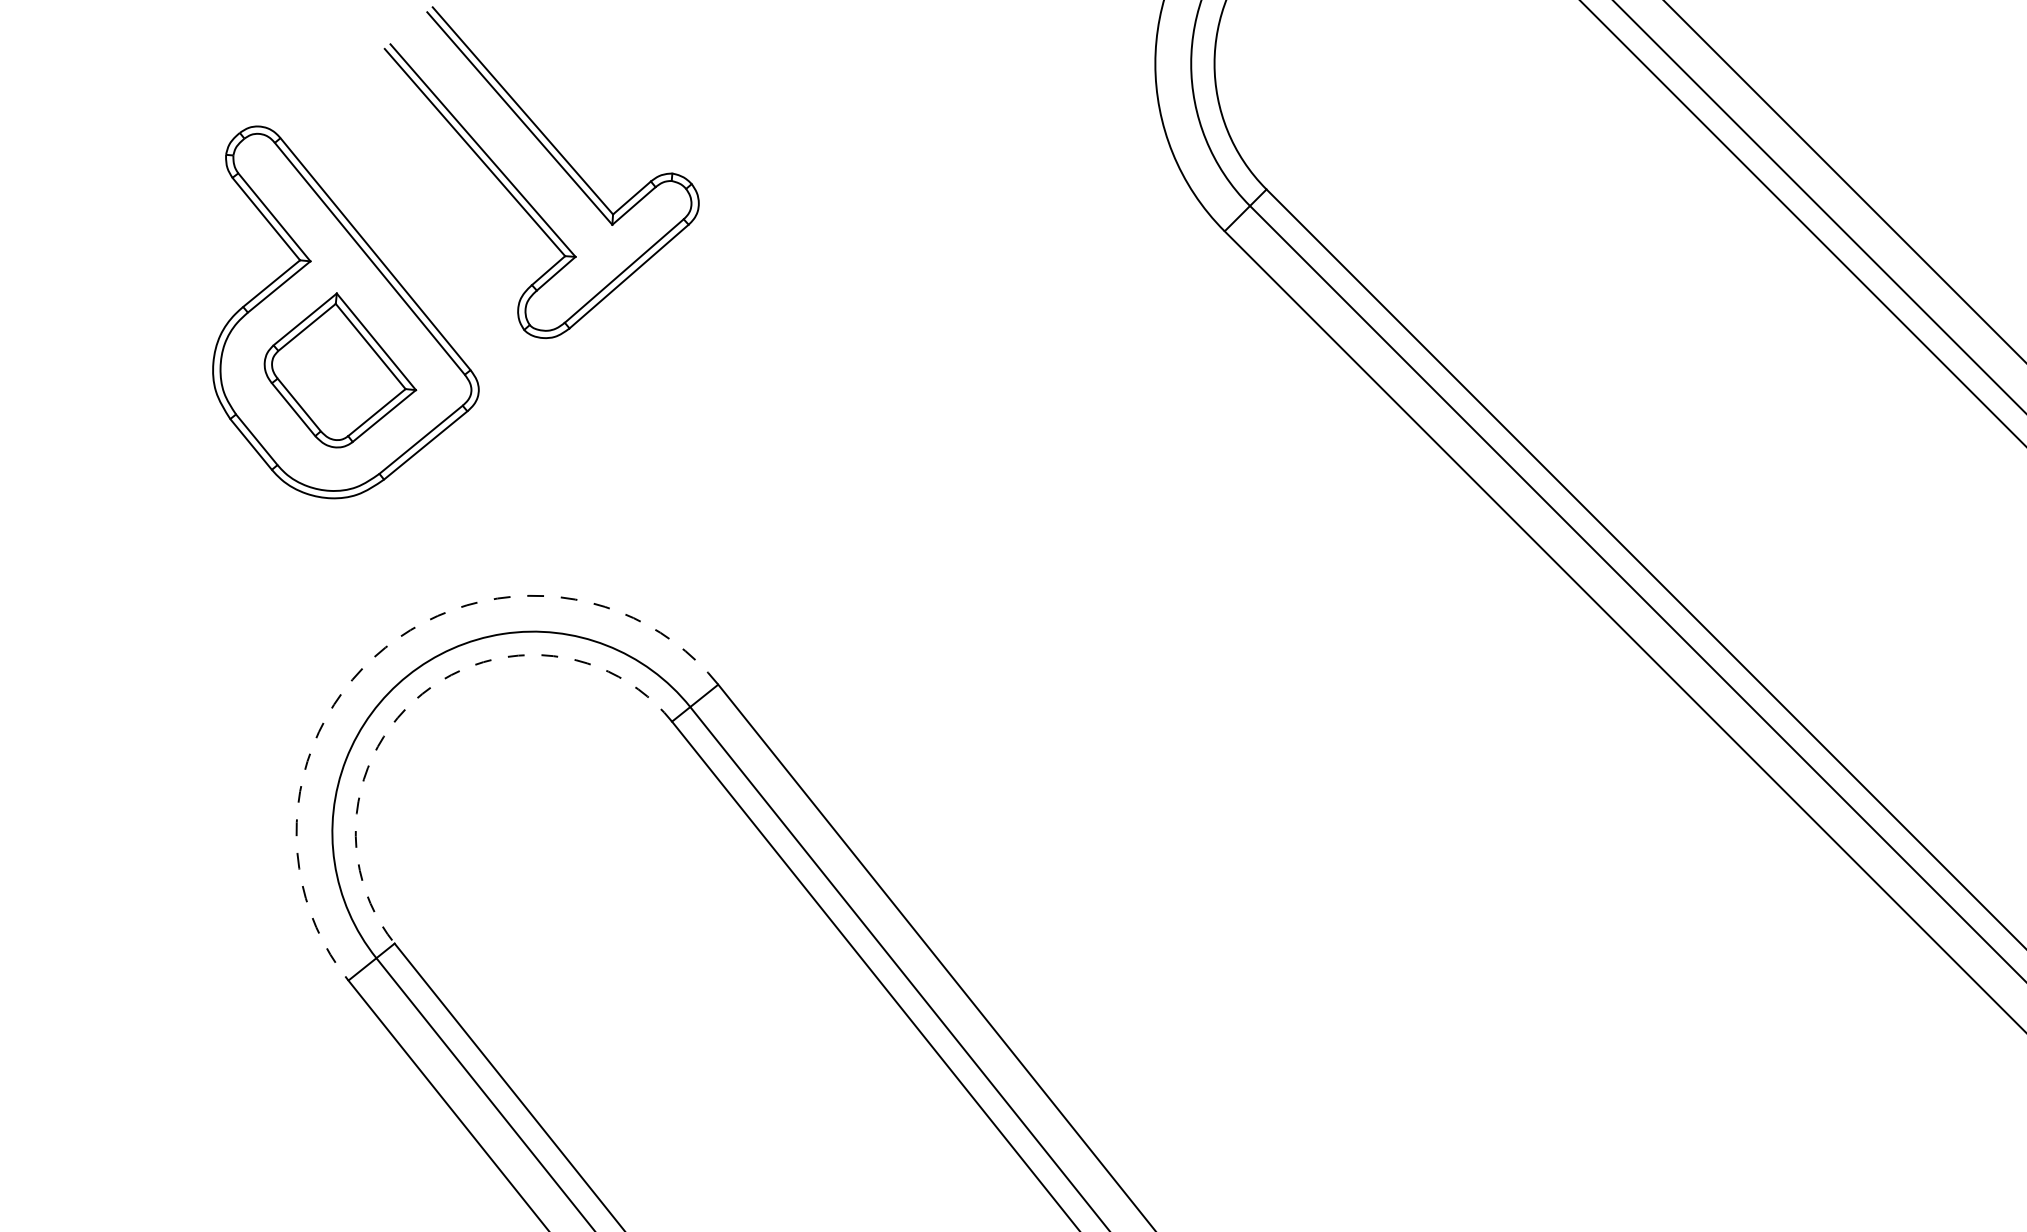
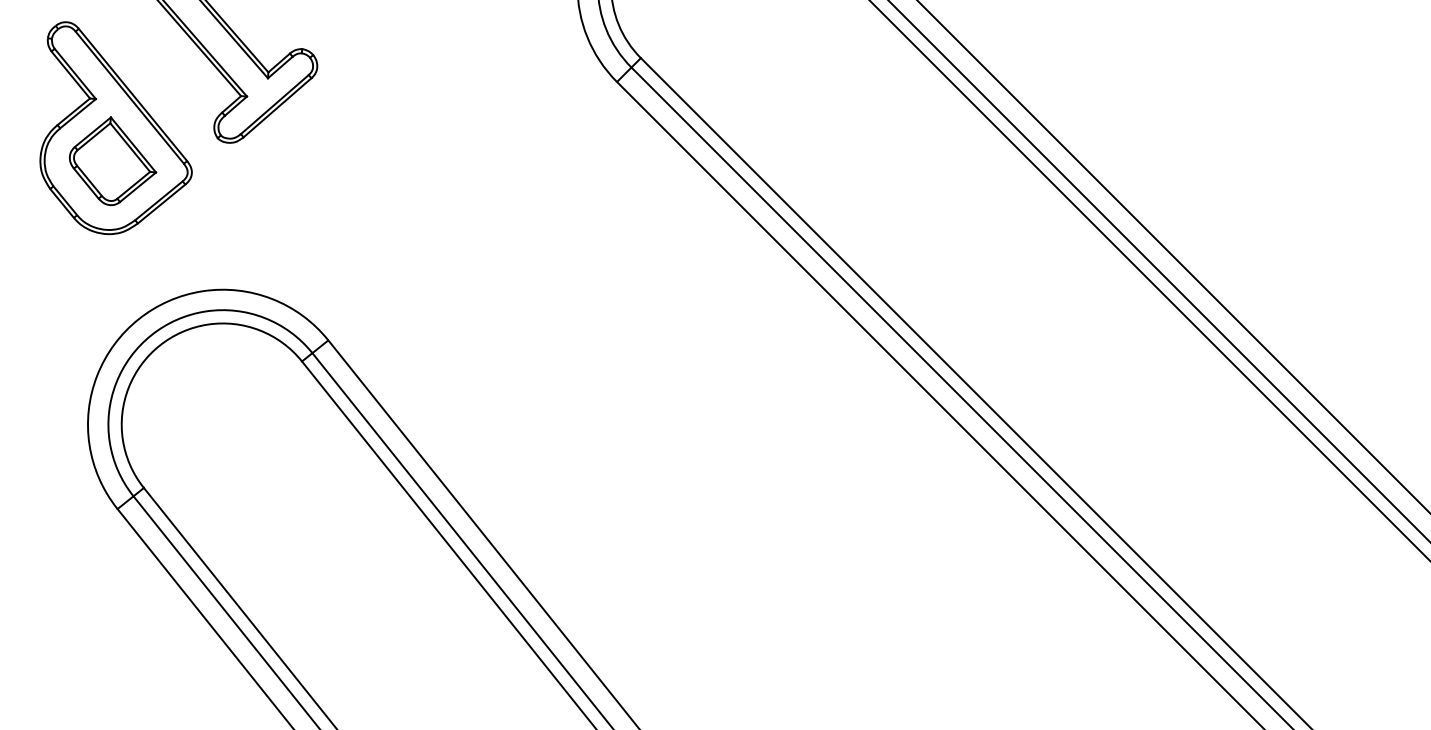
arc: (385, 648) -> (138, 319), dashed -> solid
arc: (422, 693) -> (159, 345), dashed -> solid

